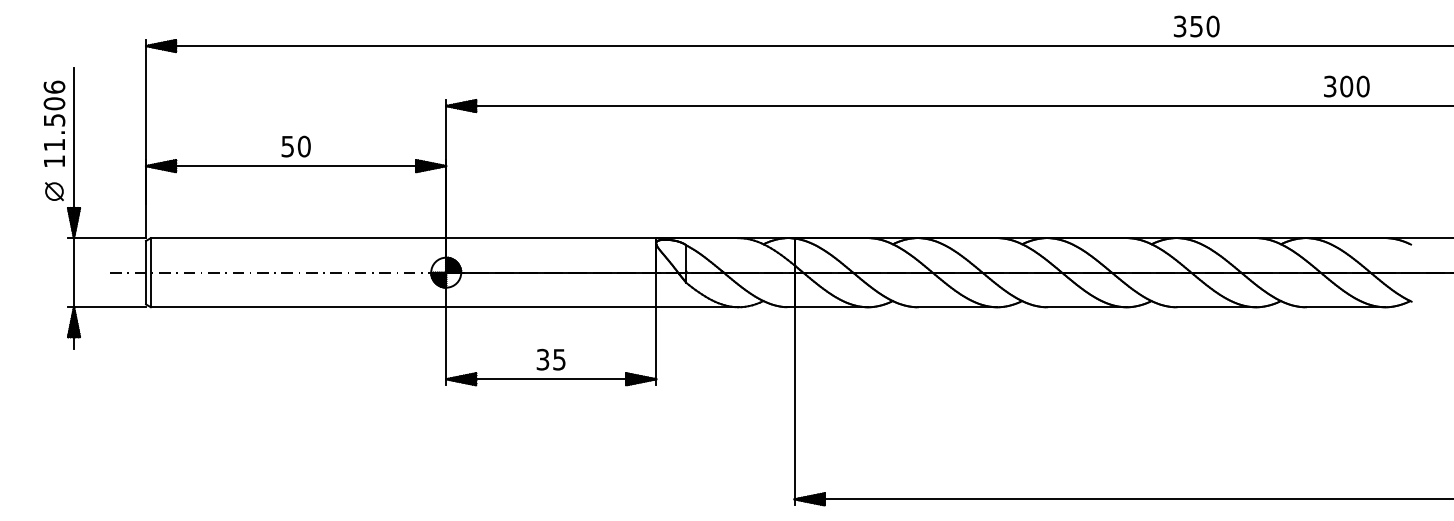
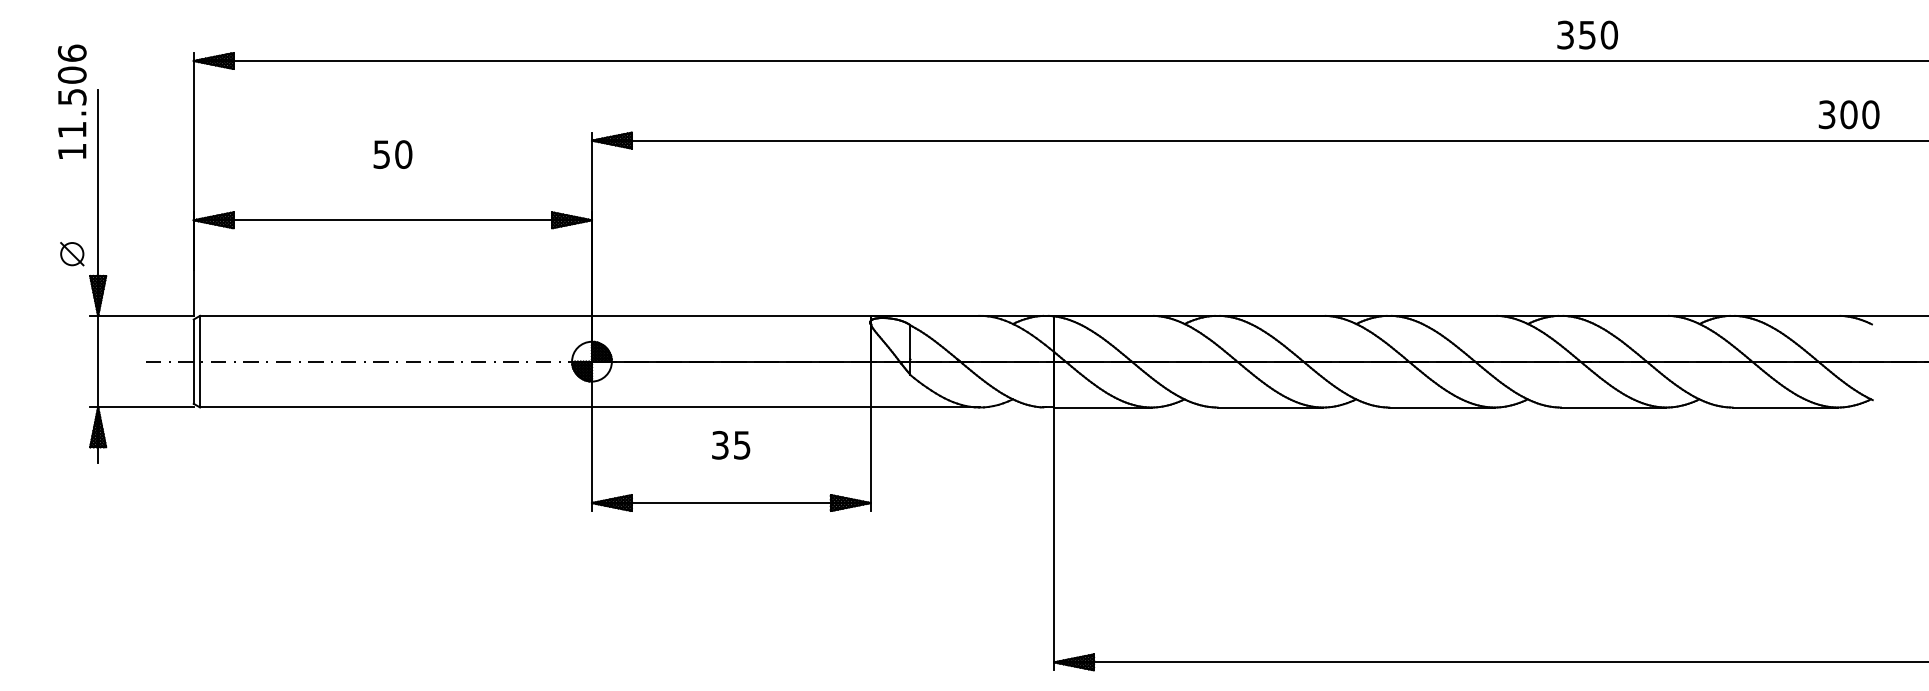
text: (1346, 86) -> (1848, 114), moved
text: (54, 123) -> (72, 101), moved
text: (295, 146) -> (392, 154), moved
text: (550, 359) -> (730, 445), moved

